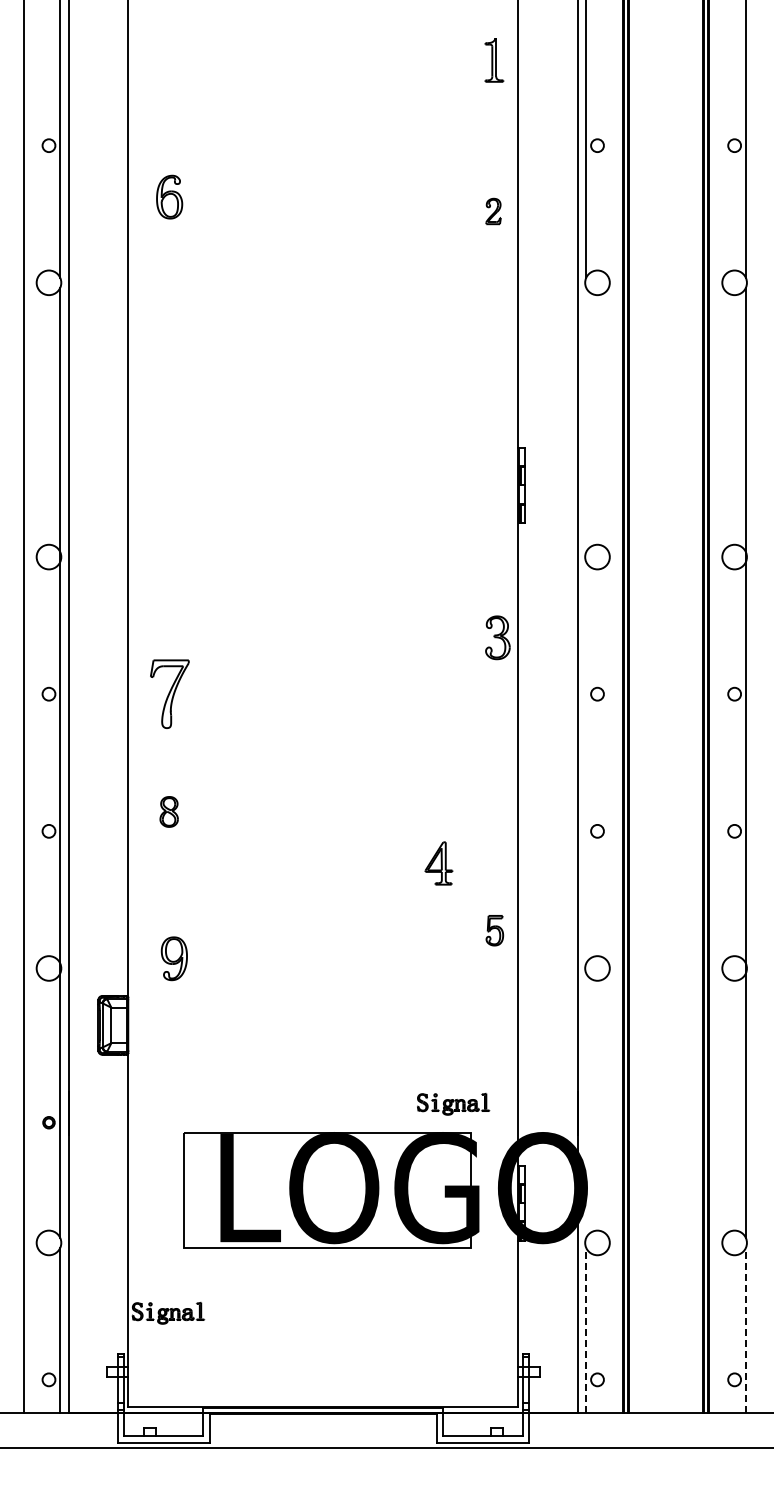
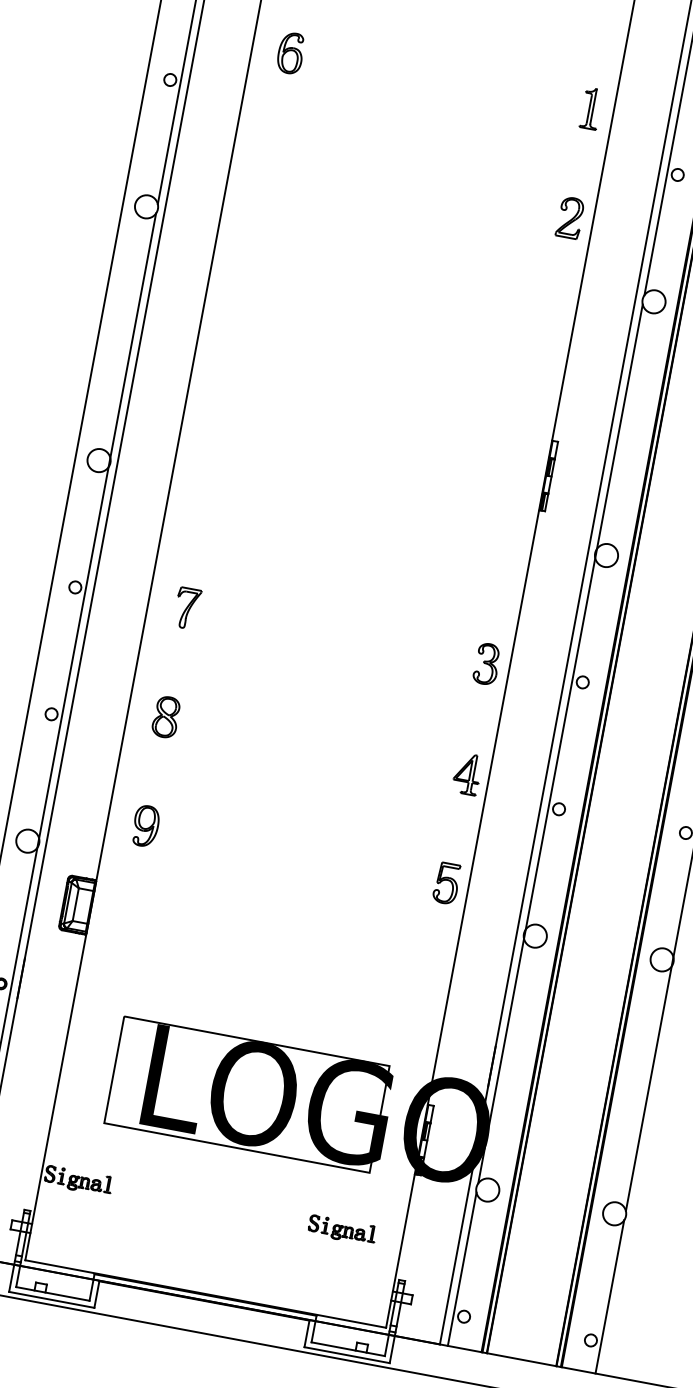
part: (494, 60) -> (591, 108), moved
part: (169, 196) -> (290, 52), moved
part: (493, 211) -> (570, 217), size x1.67
part: (497, 637) -> (486, 663), moved
part: (169, 694) -> (186, 608), size x0.62
line: (586, 762) -> (560, 743), added
part: (168, 811) -> (165, 716), size x1.43
part: (438, 863) -> (467, 774), moved
part: (494, 930) -> (446, 883), size x1.43
part: (173, 958) -> (145, 825), moved
part: (453, 1104) -> (342, 1230), moved
line: (586, 1330) -> (462, 1269), dashed -> solid
line: (745, 1330) -> (609, 1296), dashed -> solid

